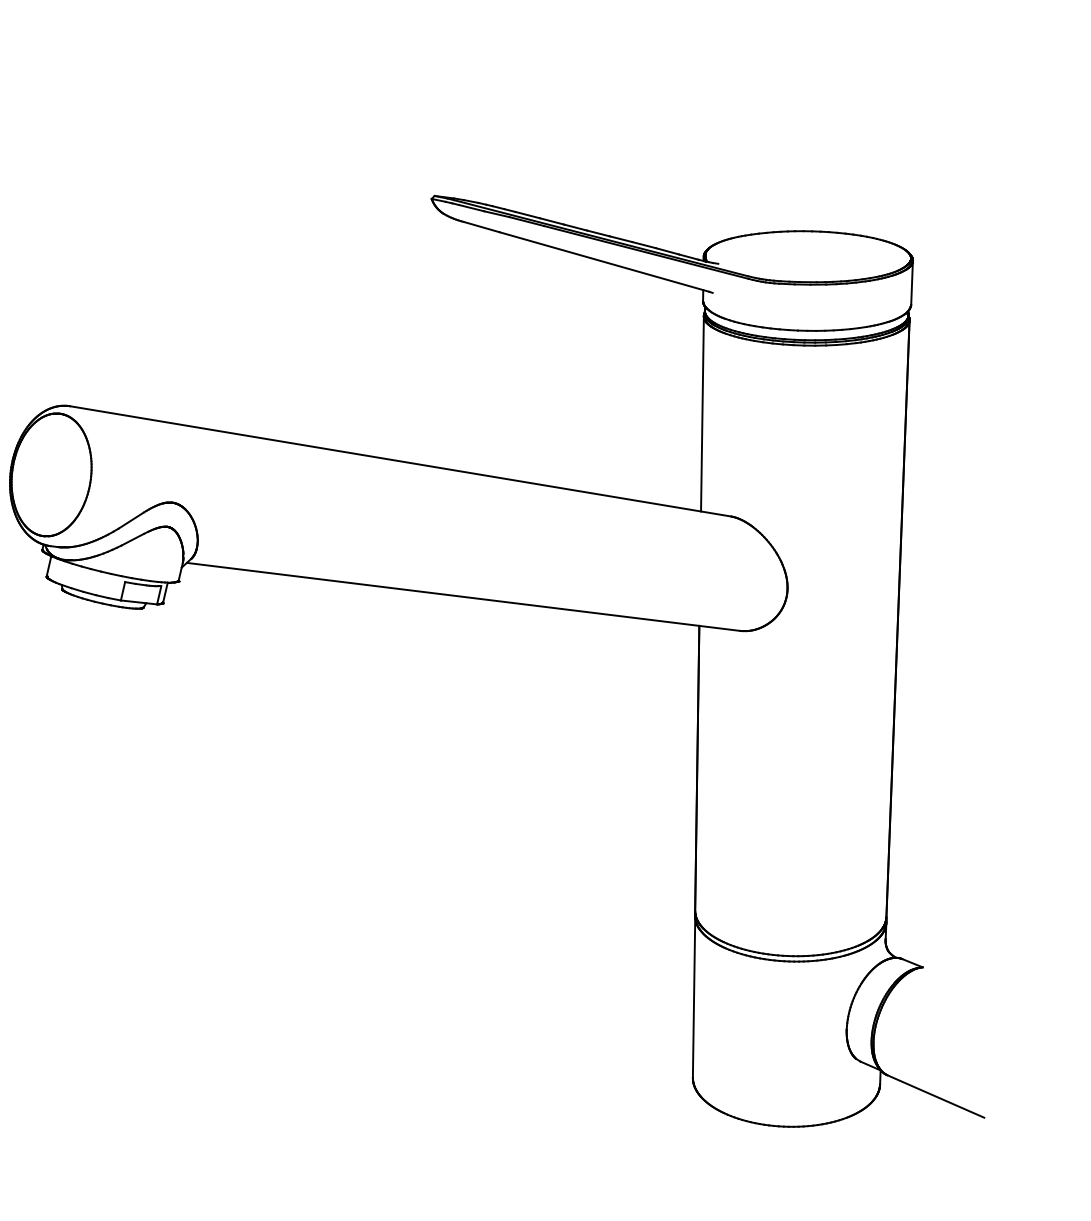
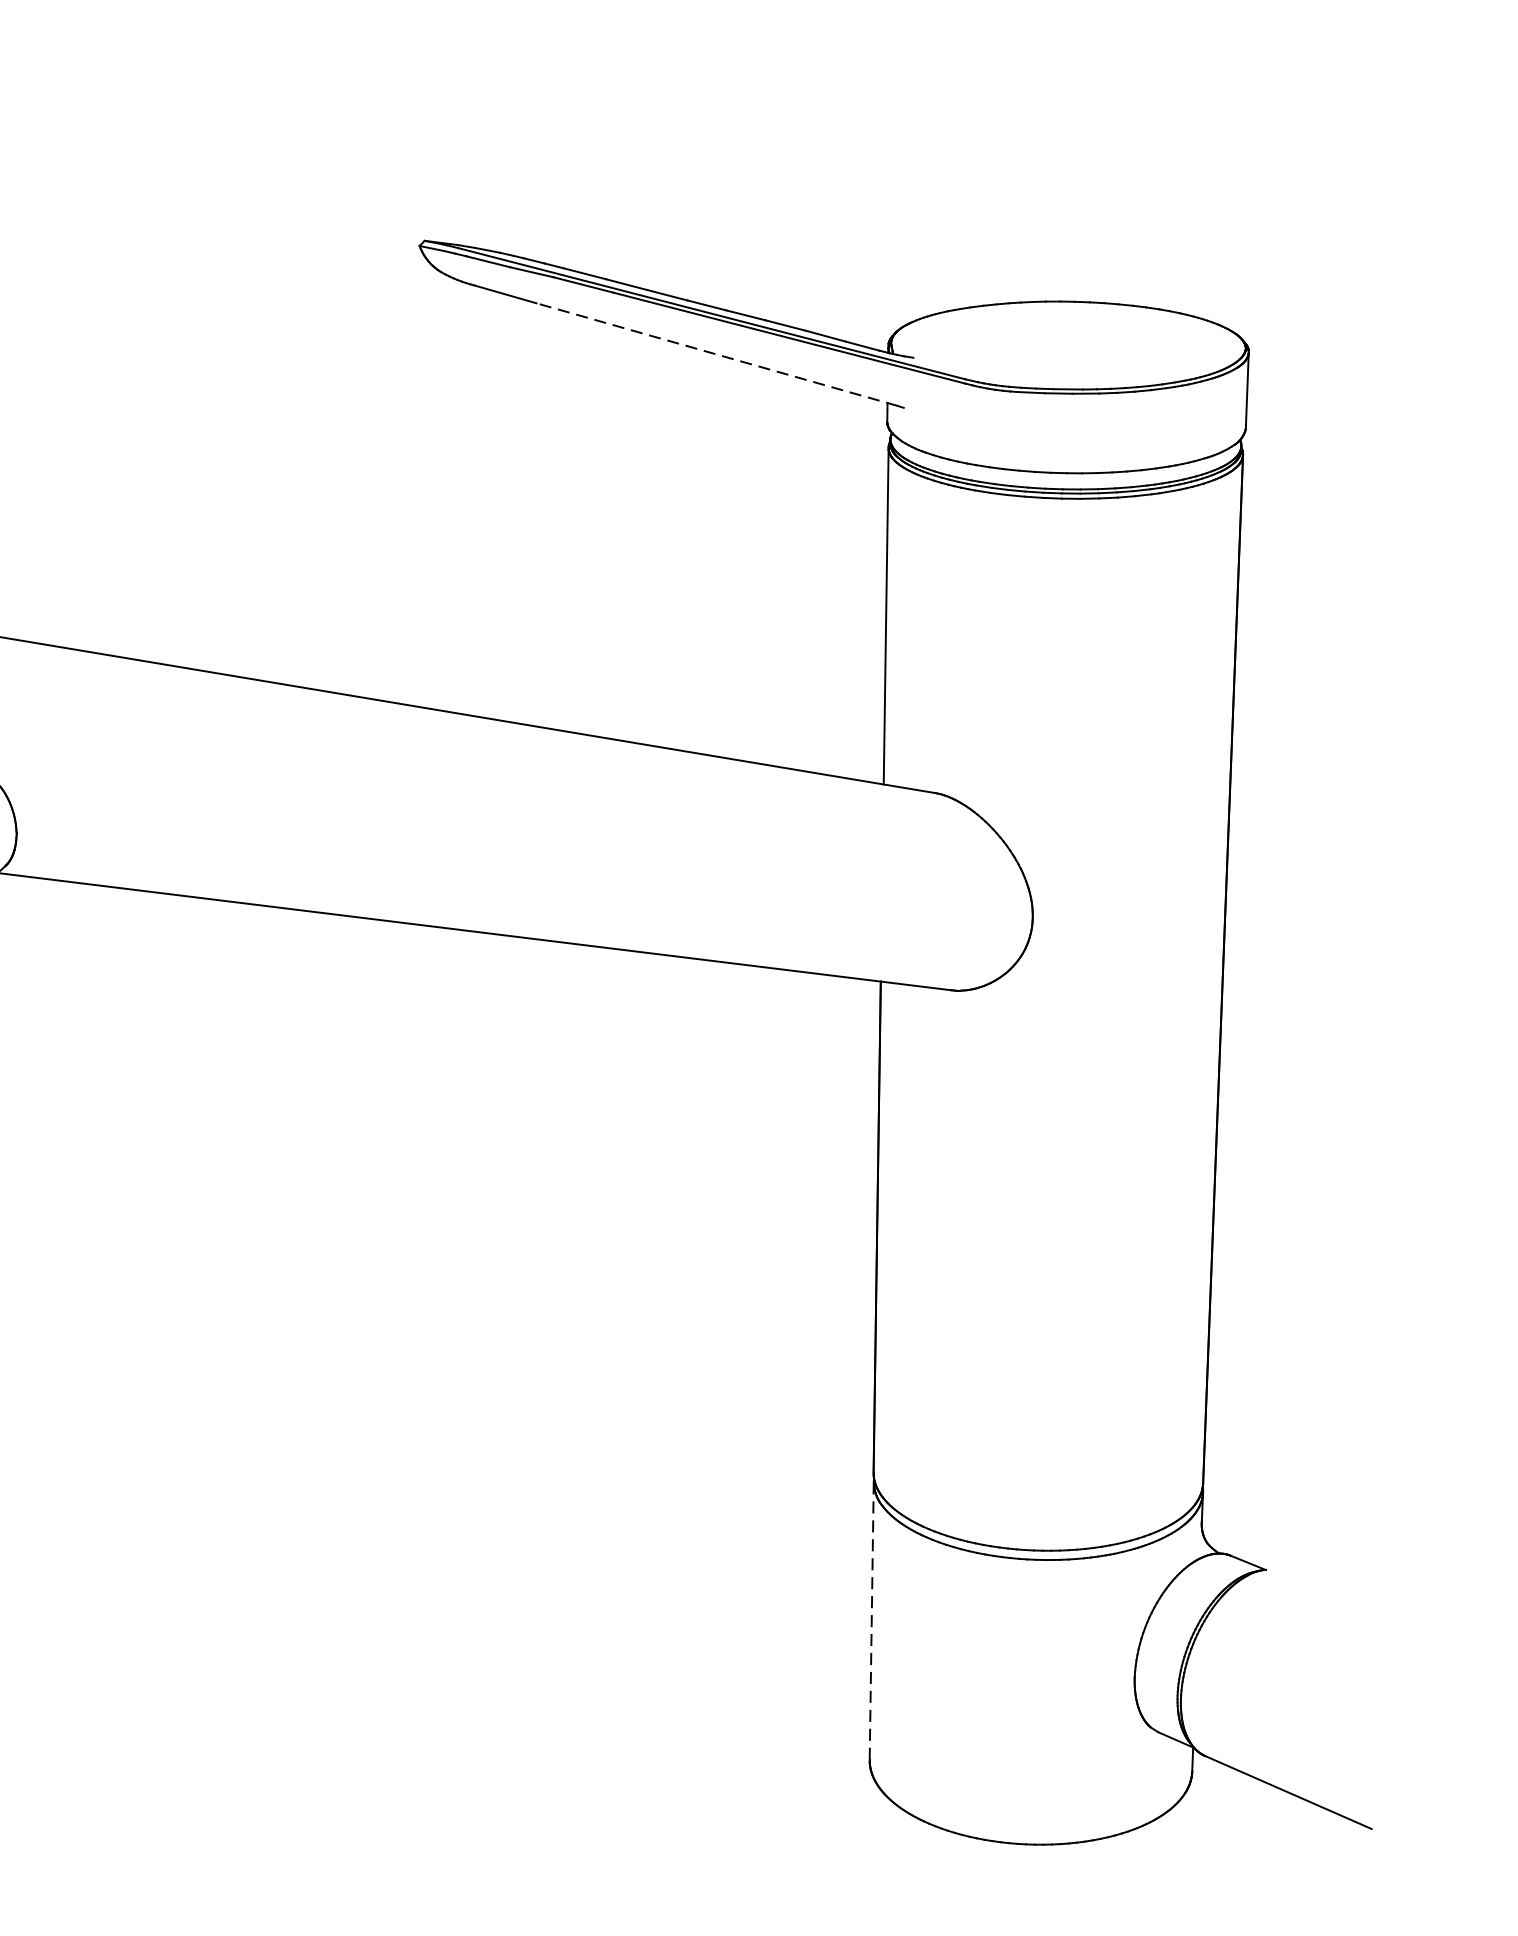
line: (604, 262) -> (717, 355), solid -> dashed
line: (694, 996) -> (872, 1620), solid -> dashed

